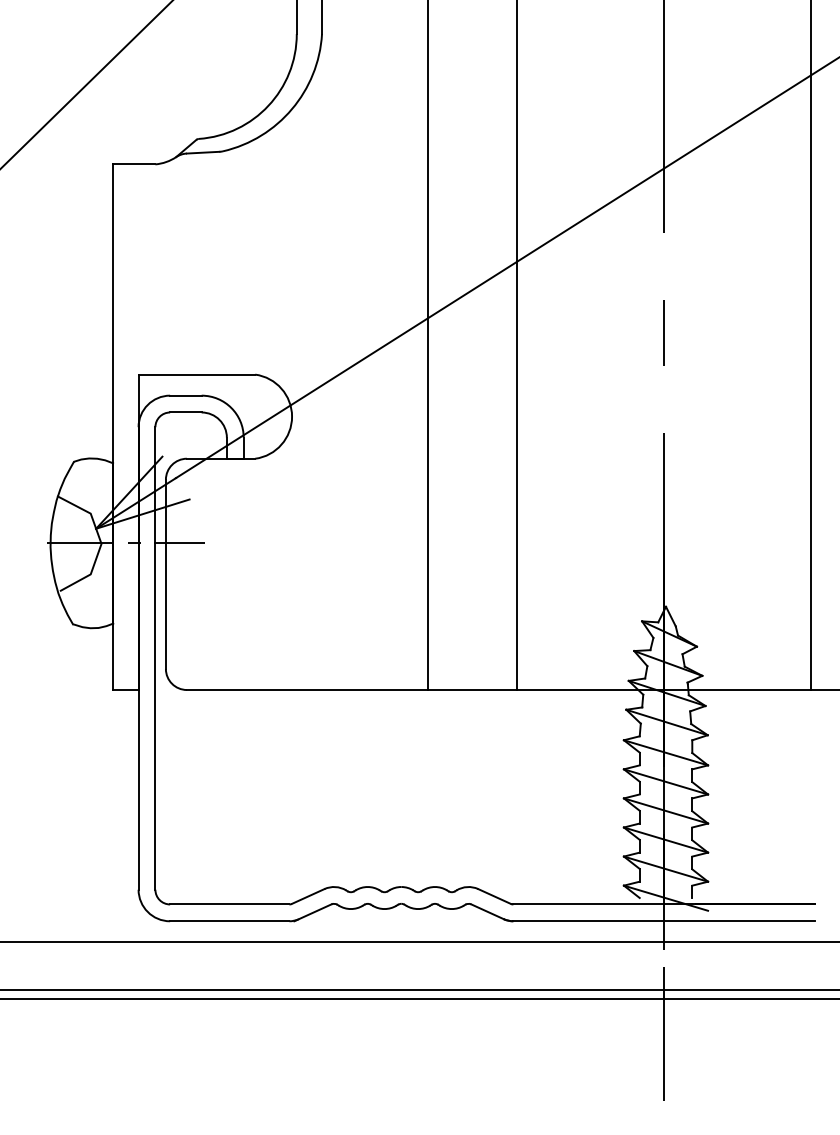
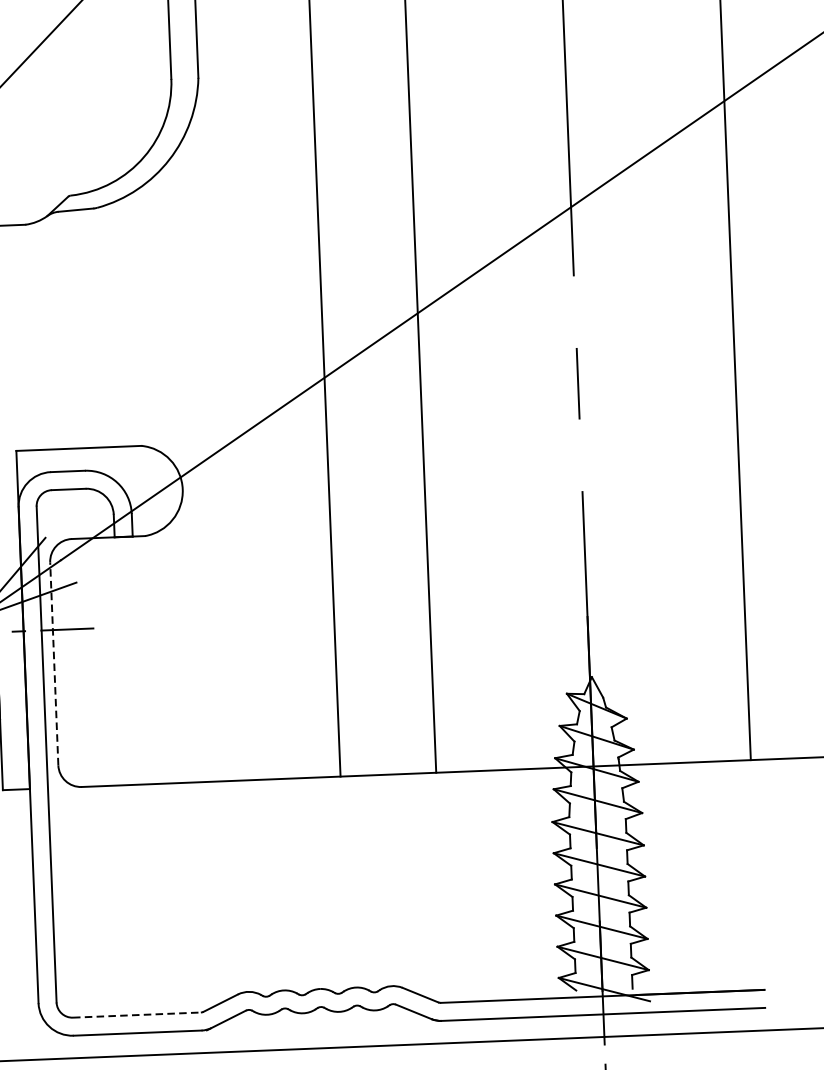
line: (165, 574) -> (53, 664), solid -> dashed
line: (229, 904) -> (136, 1015), solid -> dashed

